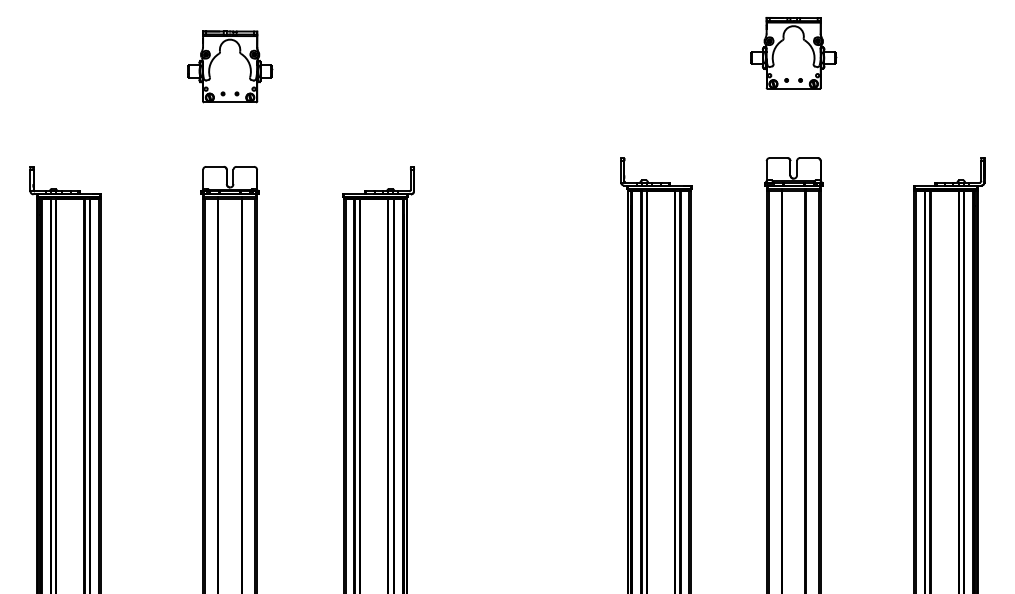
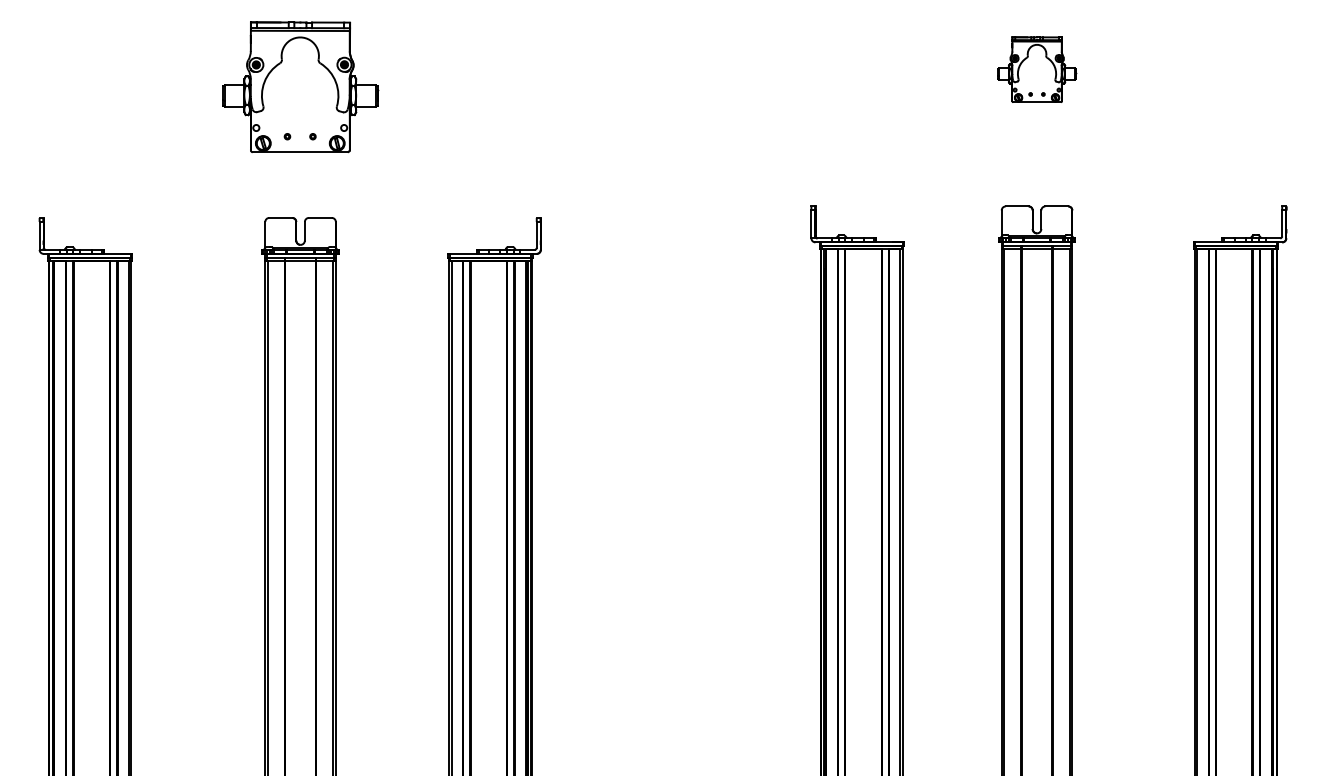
part: (793, 53) -> (1036, 69), size x0.7
part: (230, 66) -> (301, 86), size x1.4

